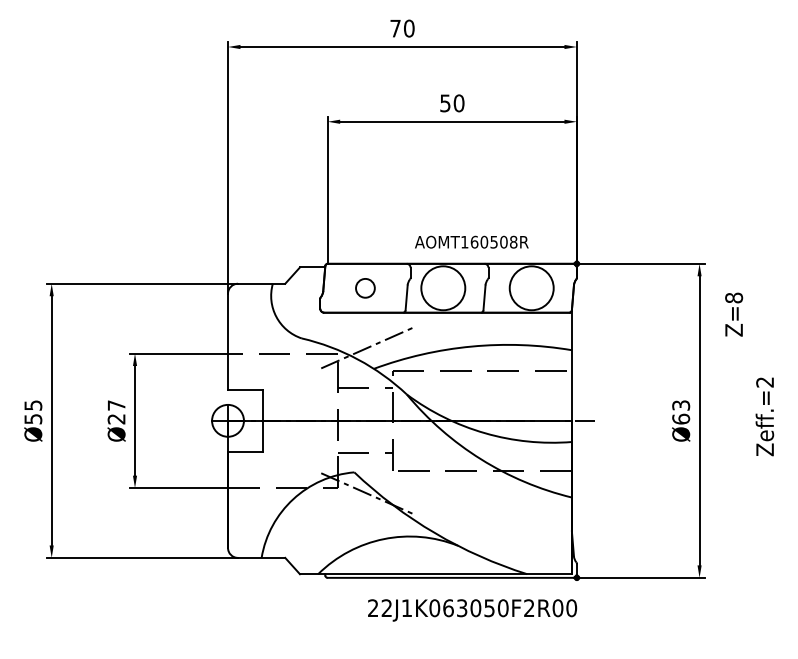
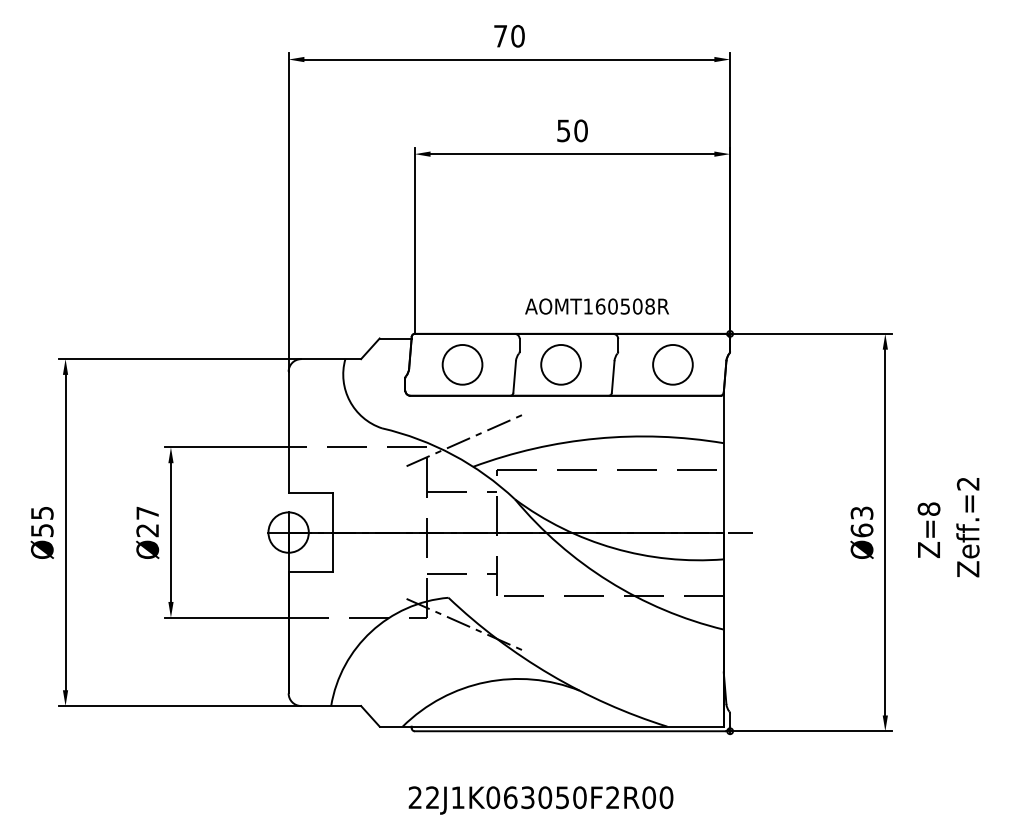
circle: (365, 288) -> (462, 364), size x1.67
circle: (442, 288) -> (560, 364), size x0.71
circle: (531, 288) -> (672, 364), size x0.71
text: (733, 314) -> (928, 530), moved
text: (472, 610) -> (540, 800), moved

